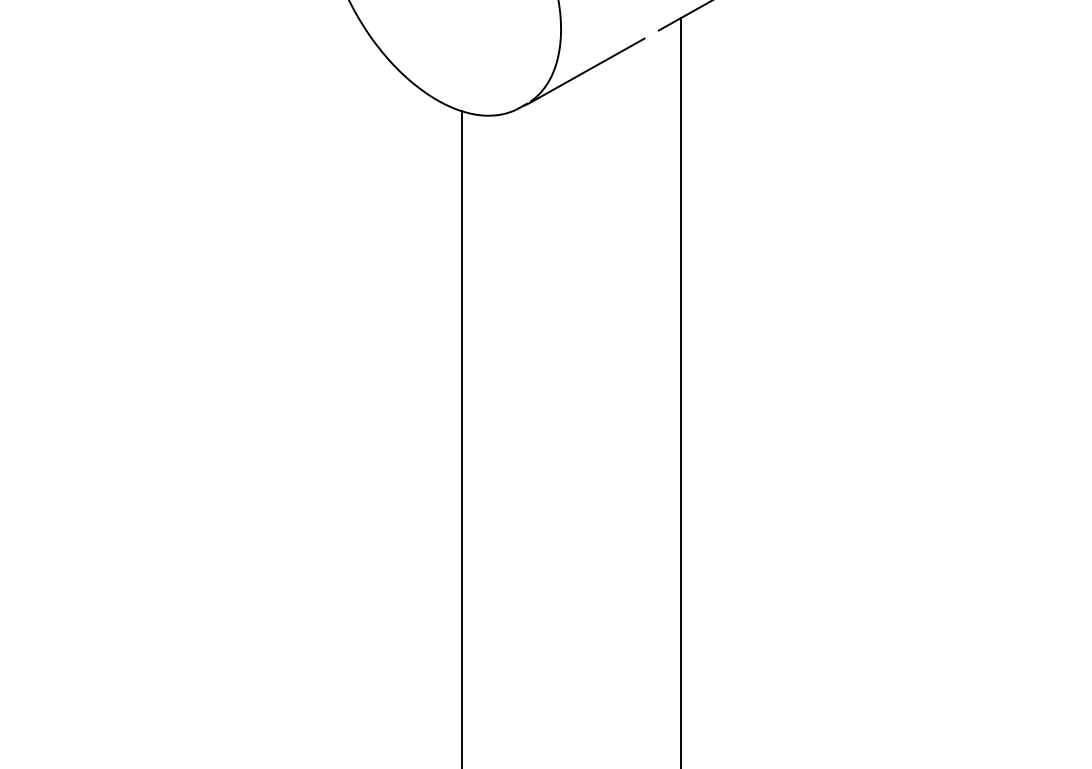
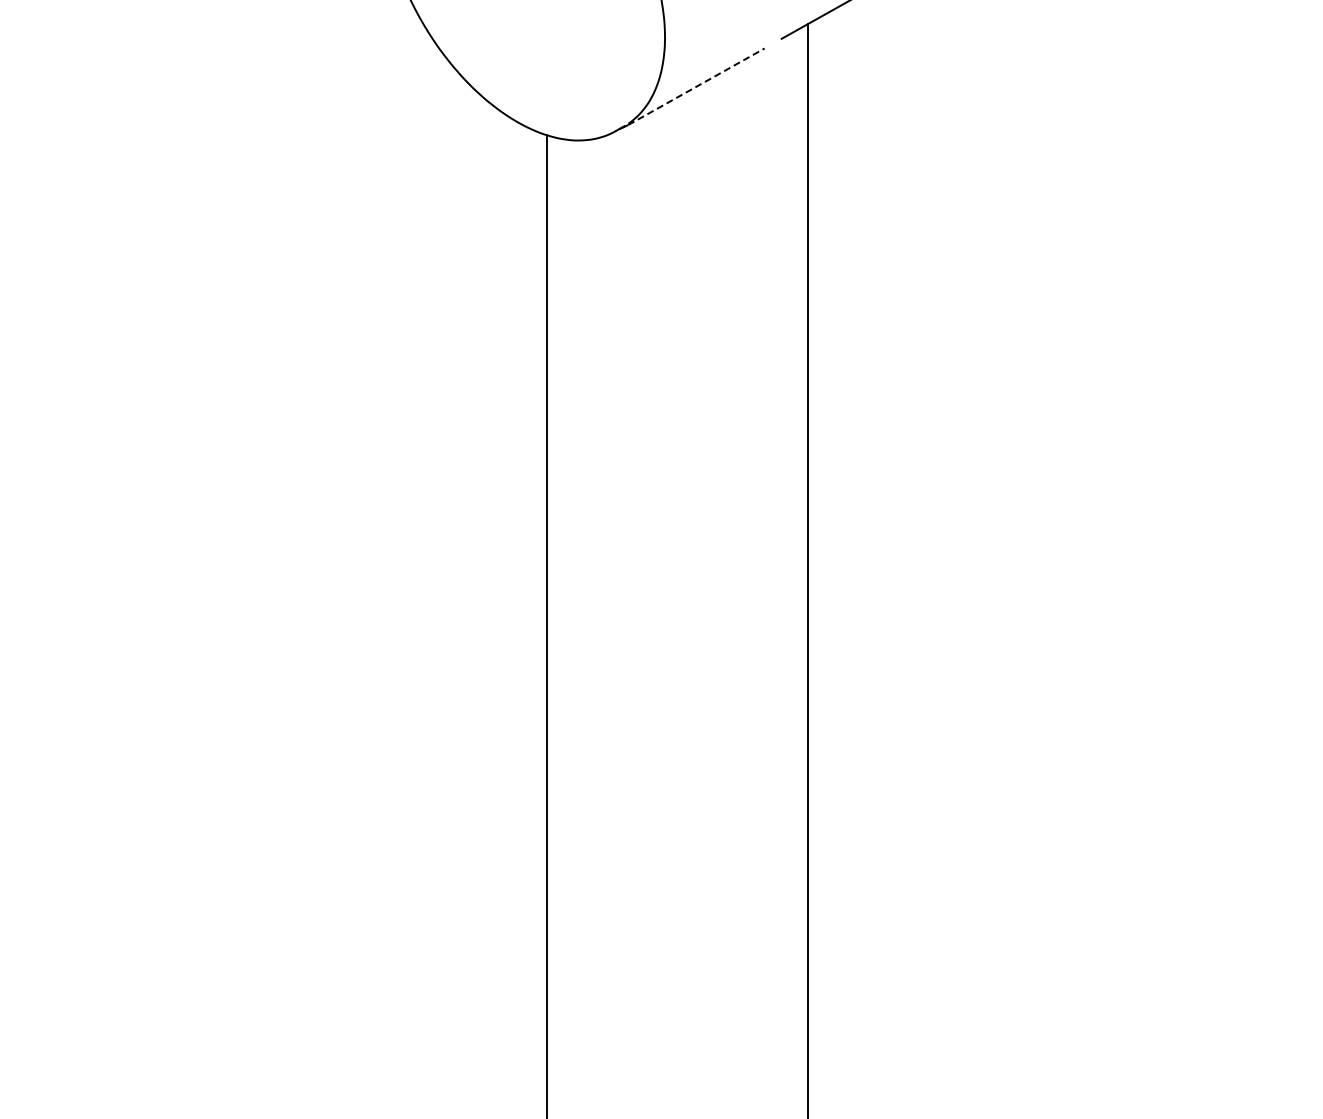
line: (587, 70) -> (696, 86), solid -> dashed

